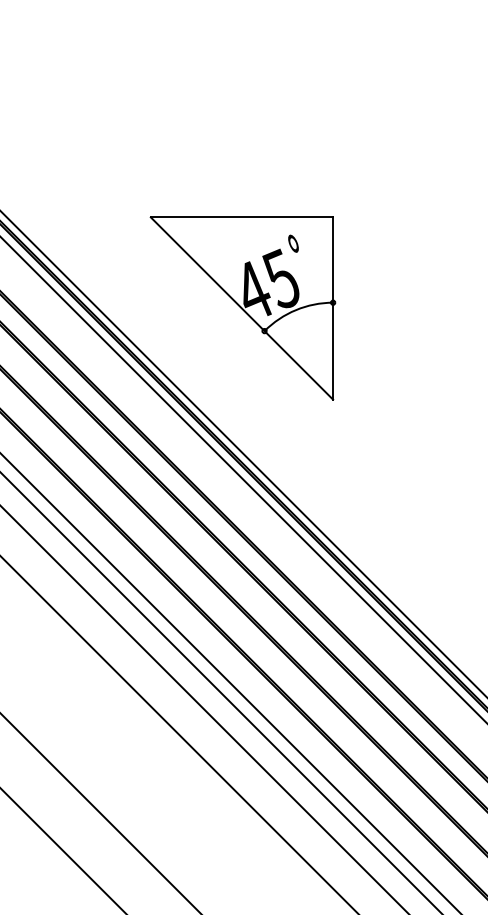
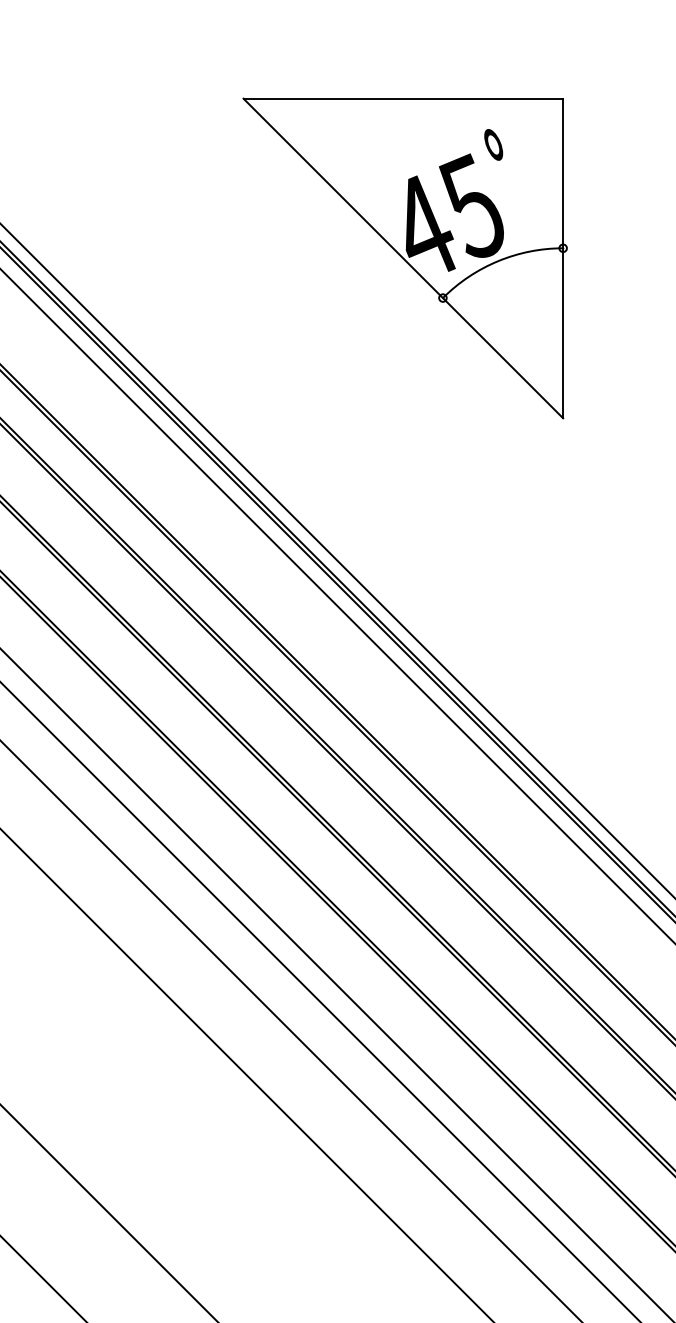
part: (242, 308) -> (404, 258), moved

